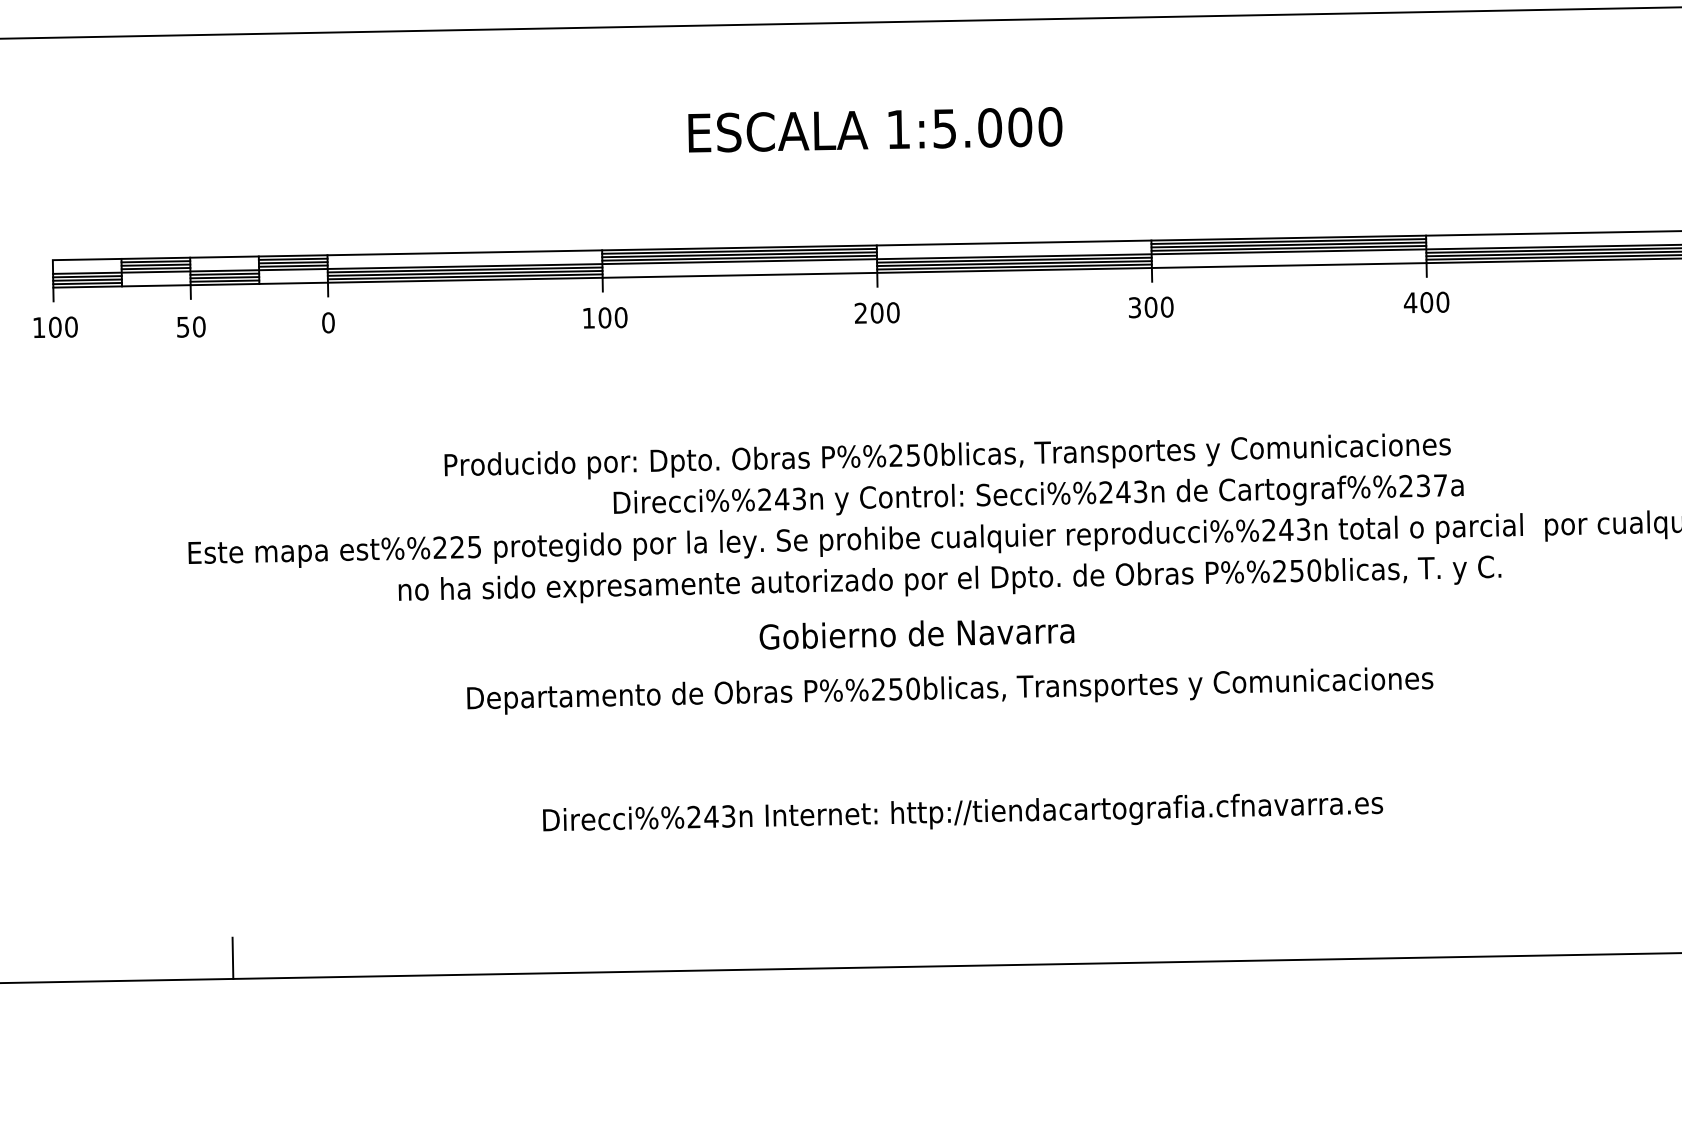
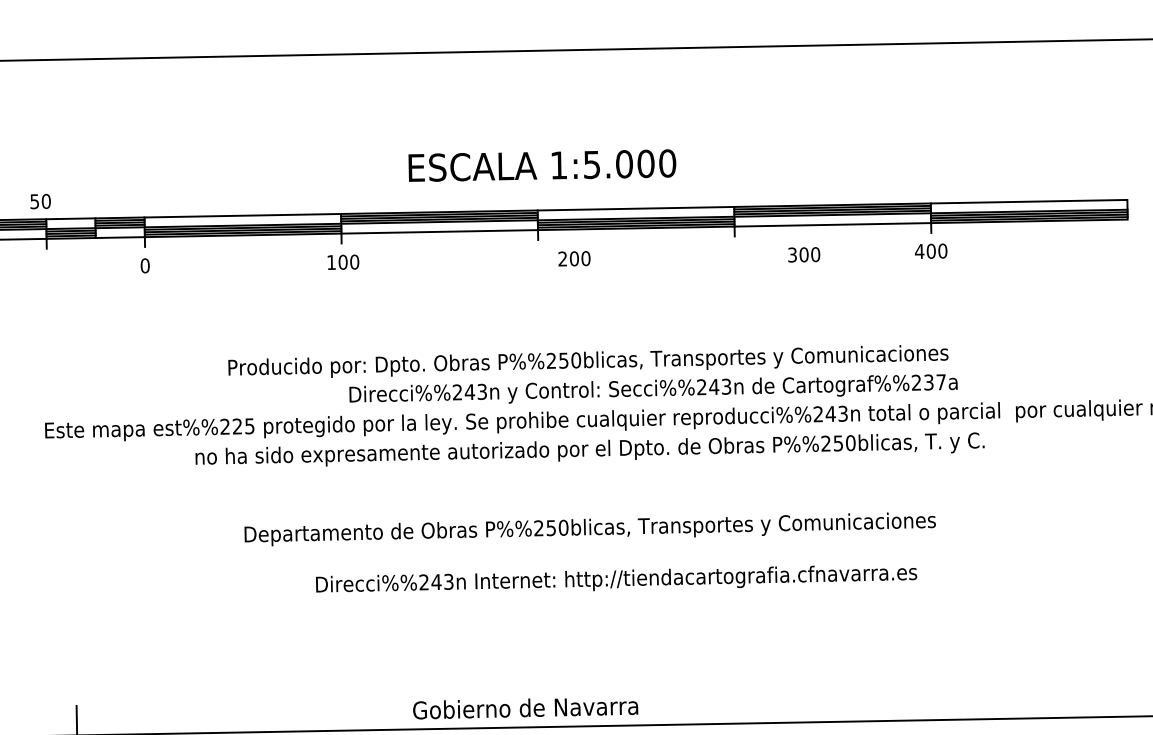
text: (875, 129) -> (542, 165), moved
text: (1151, 307) -> (804, 254), moved
text: (876, 312) -> (573, 258), moved
text: (191, 326) -> (40, 201), moved
text: (916, 634) -> (525, 708), moved
text: (963, 812) -> (616, 579), moved

